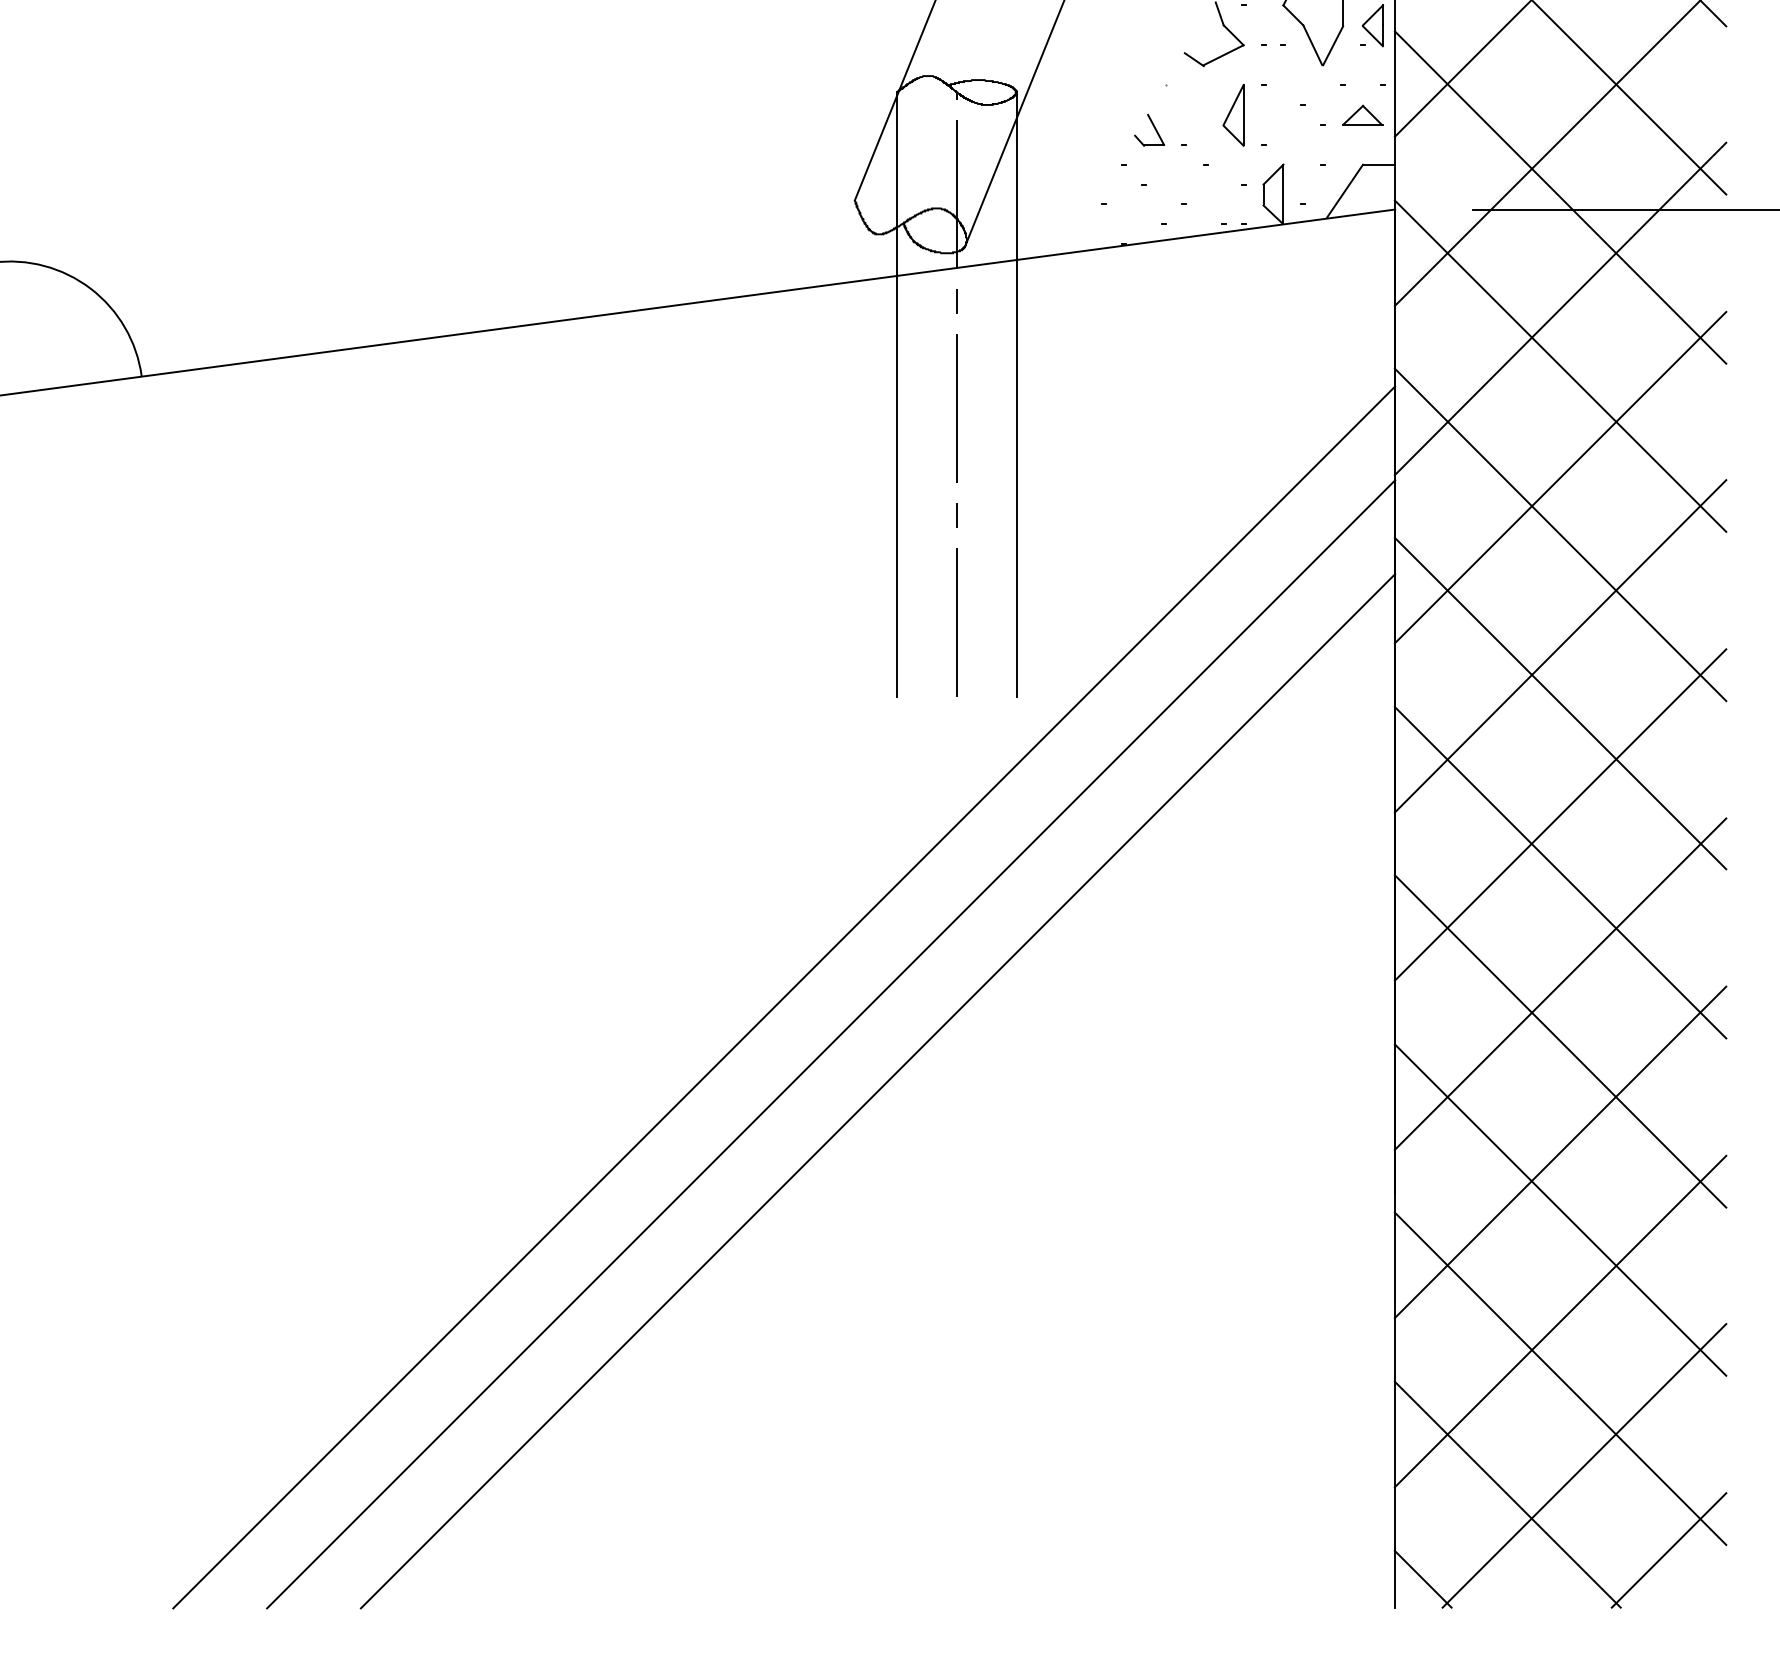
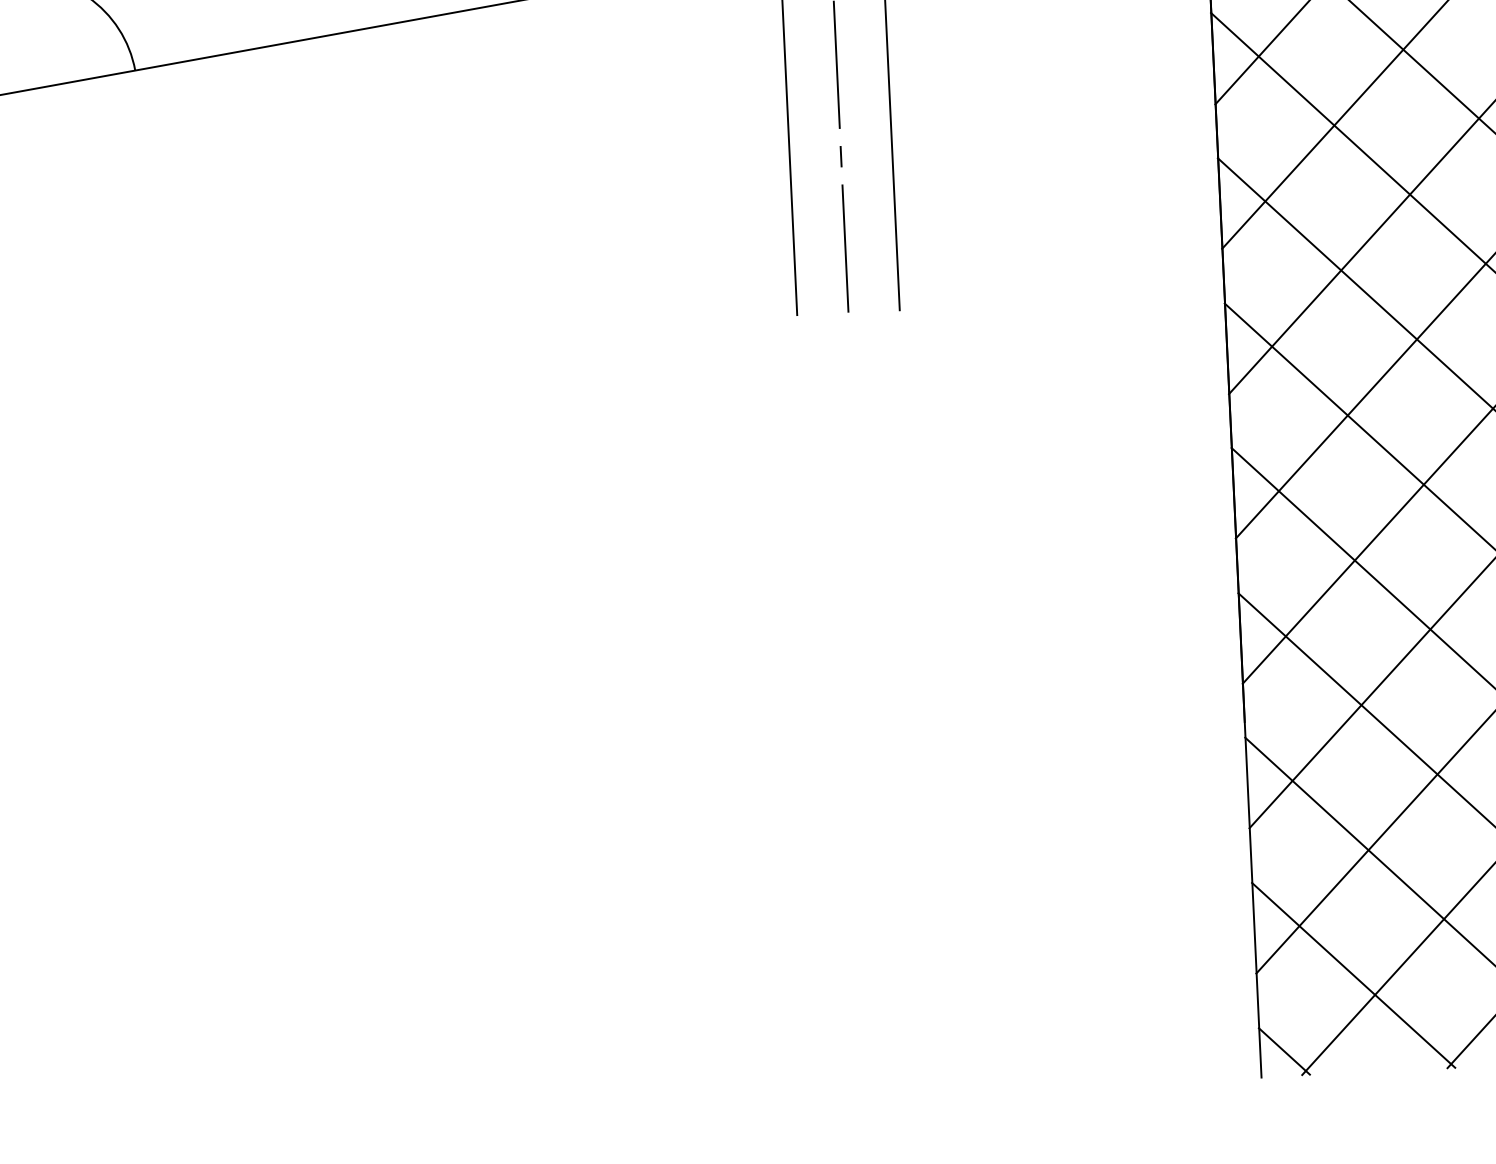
line: (784, 997) -> (712, 577), removed
line: (831, 1044) -> (754, 616), removed
line: (877, 1091) -> (796, 654), removed

